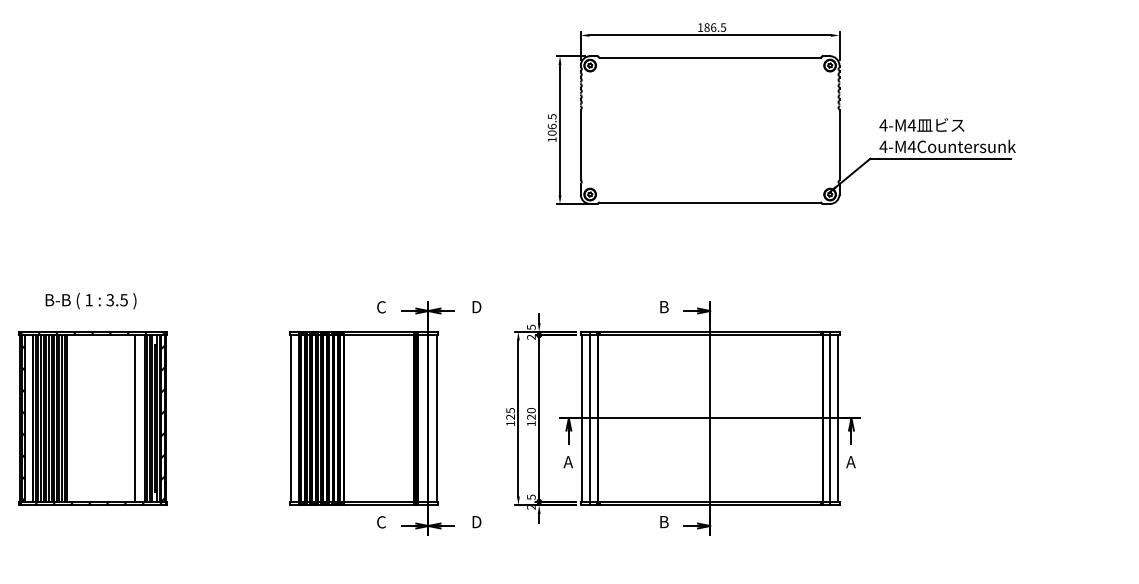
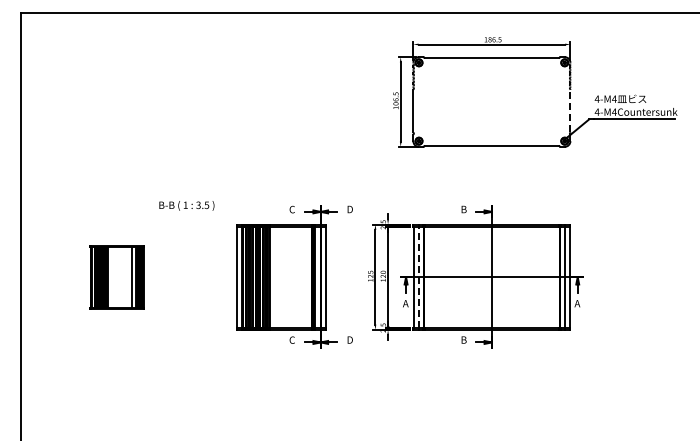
line: (839, 144) -> (570, 110), solid -> dashed
text: (90, 300) -> (186, 205), moved
part: (92, 419) -> (116, 277), size x0.6
line: (590, 419) -> (419, 277), solid -> dashed

